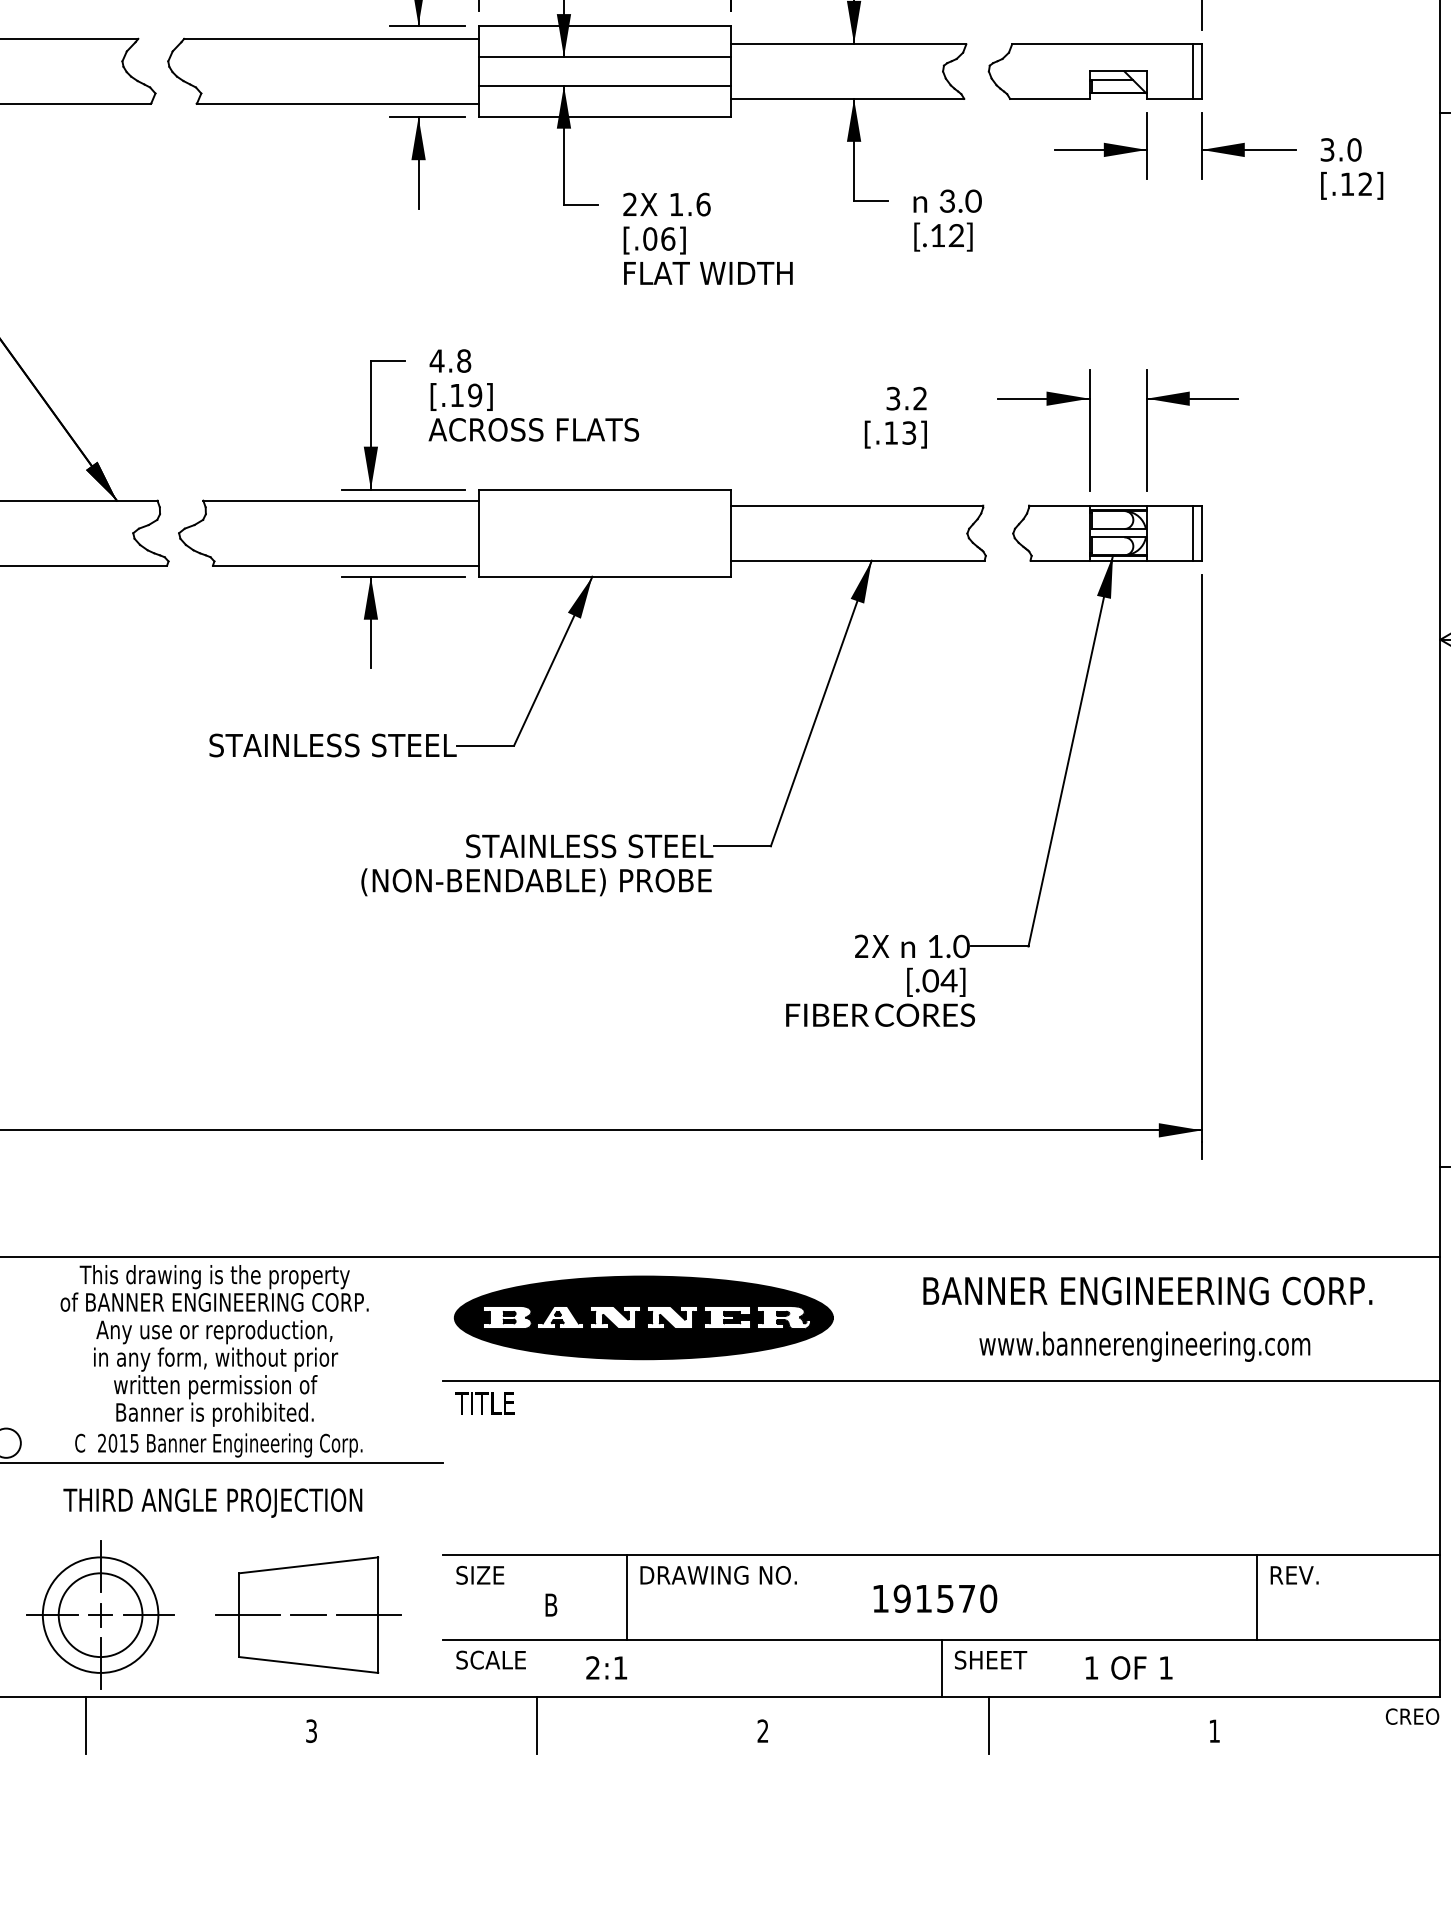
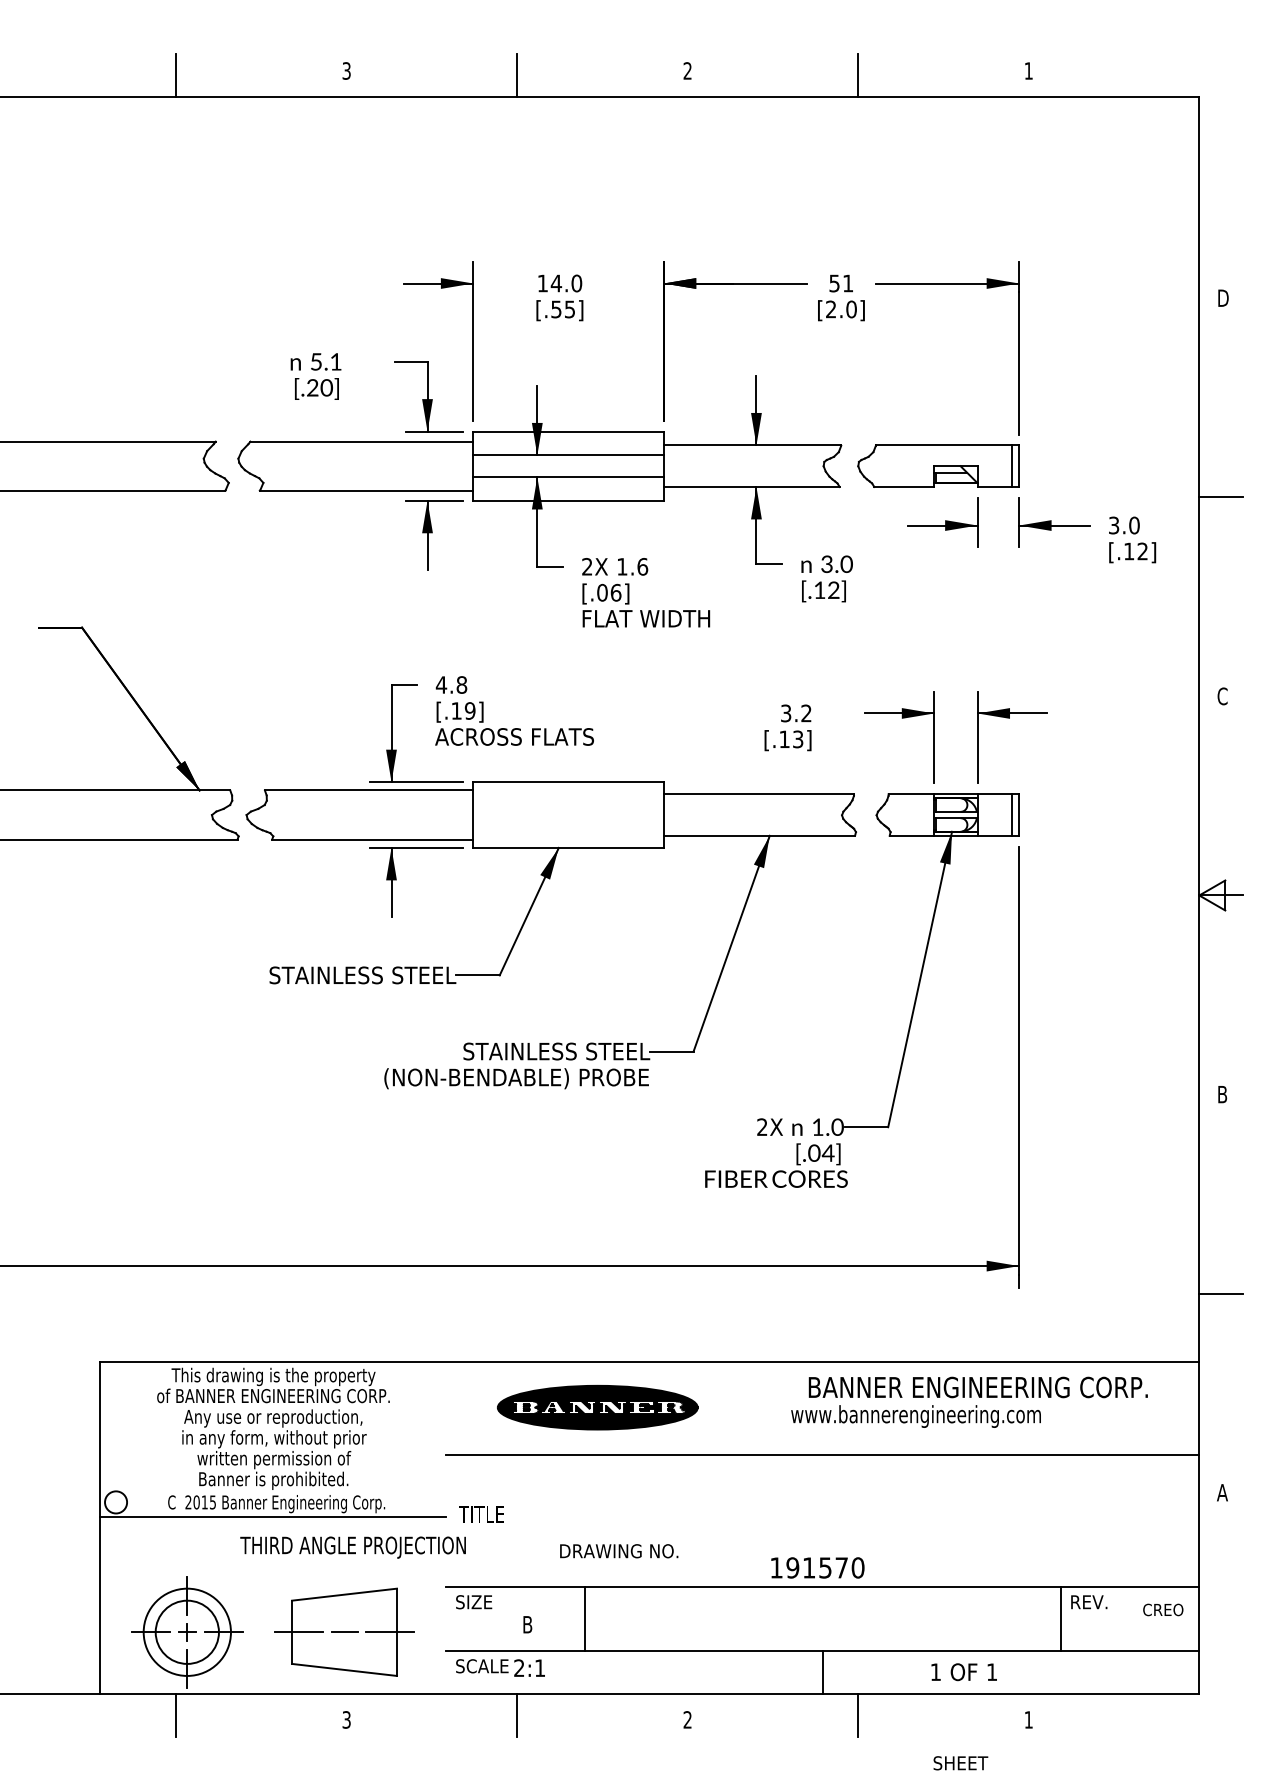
part: (643, 1317) -> (597, 1407), size x0.7
text: (1144, 1346) -> (915, 1416), moved
text: (484, 1403) -> (481, 1514), moved
text: (212, 1502) -> (352, 1547), moved
text: (719, 1575) -> (619, 1551), moved
text: (934, 1598) -> (817, 1567), moved
text: (990, 1660) -> (960, 1763), moved
text: (606, 1667) -> (529, 1667), moved
text: (1412, 1716) -> (1163, 1609), moved

